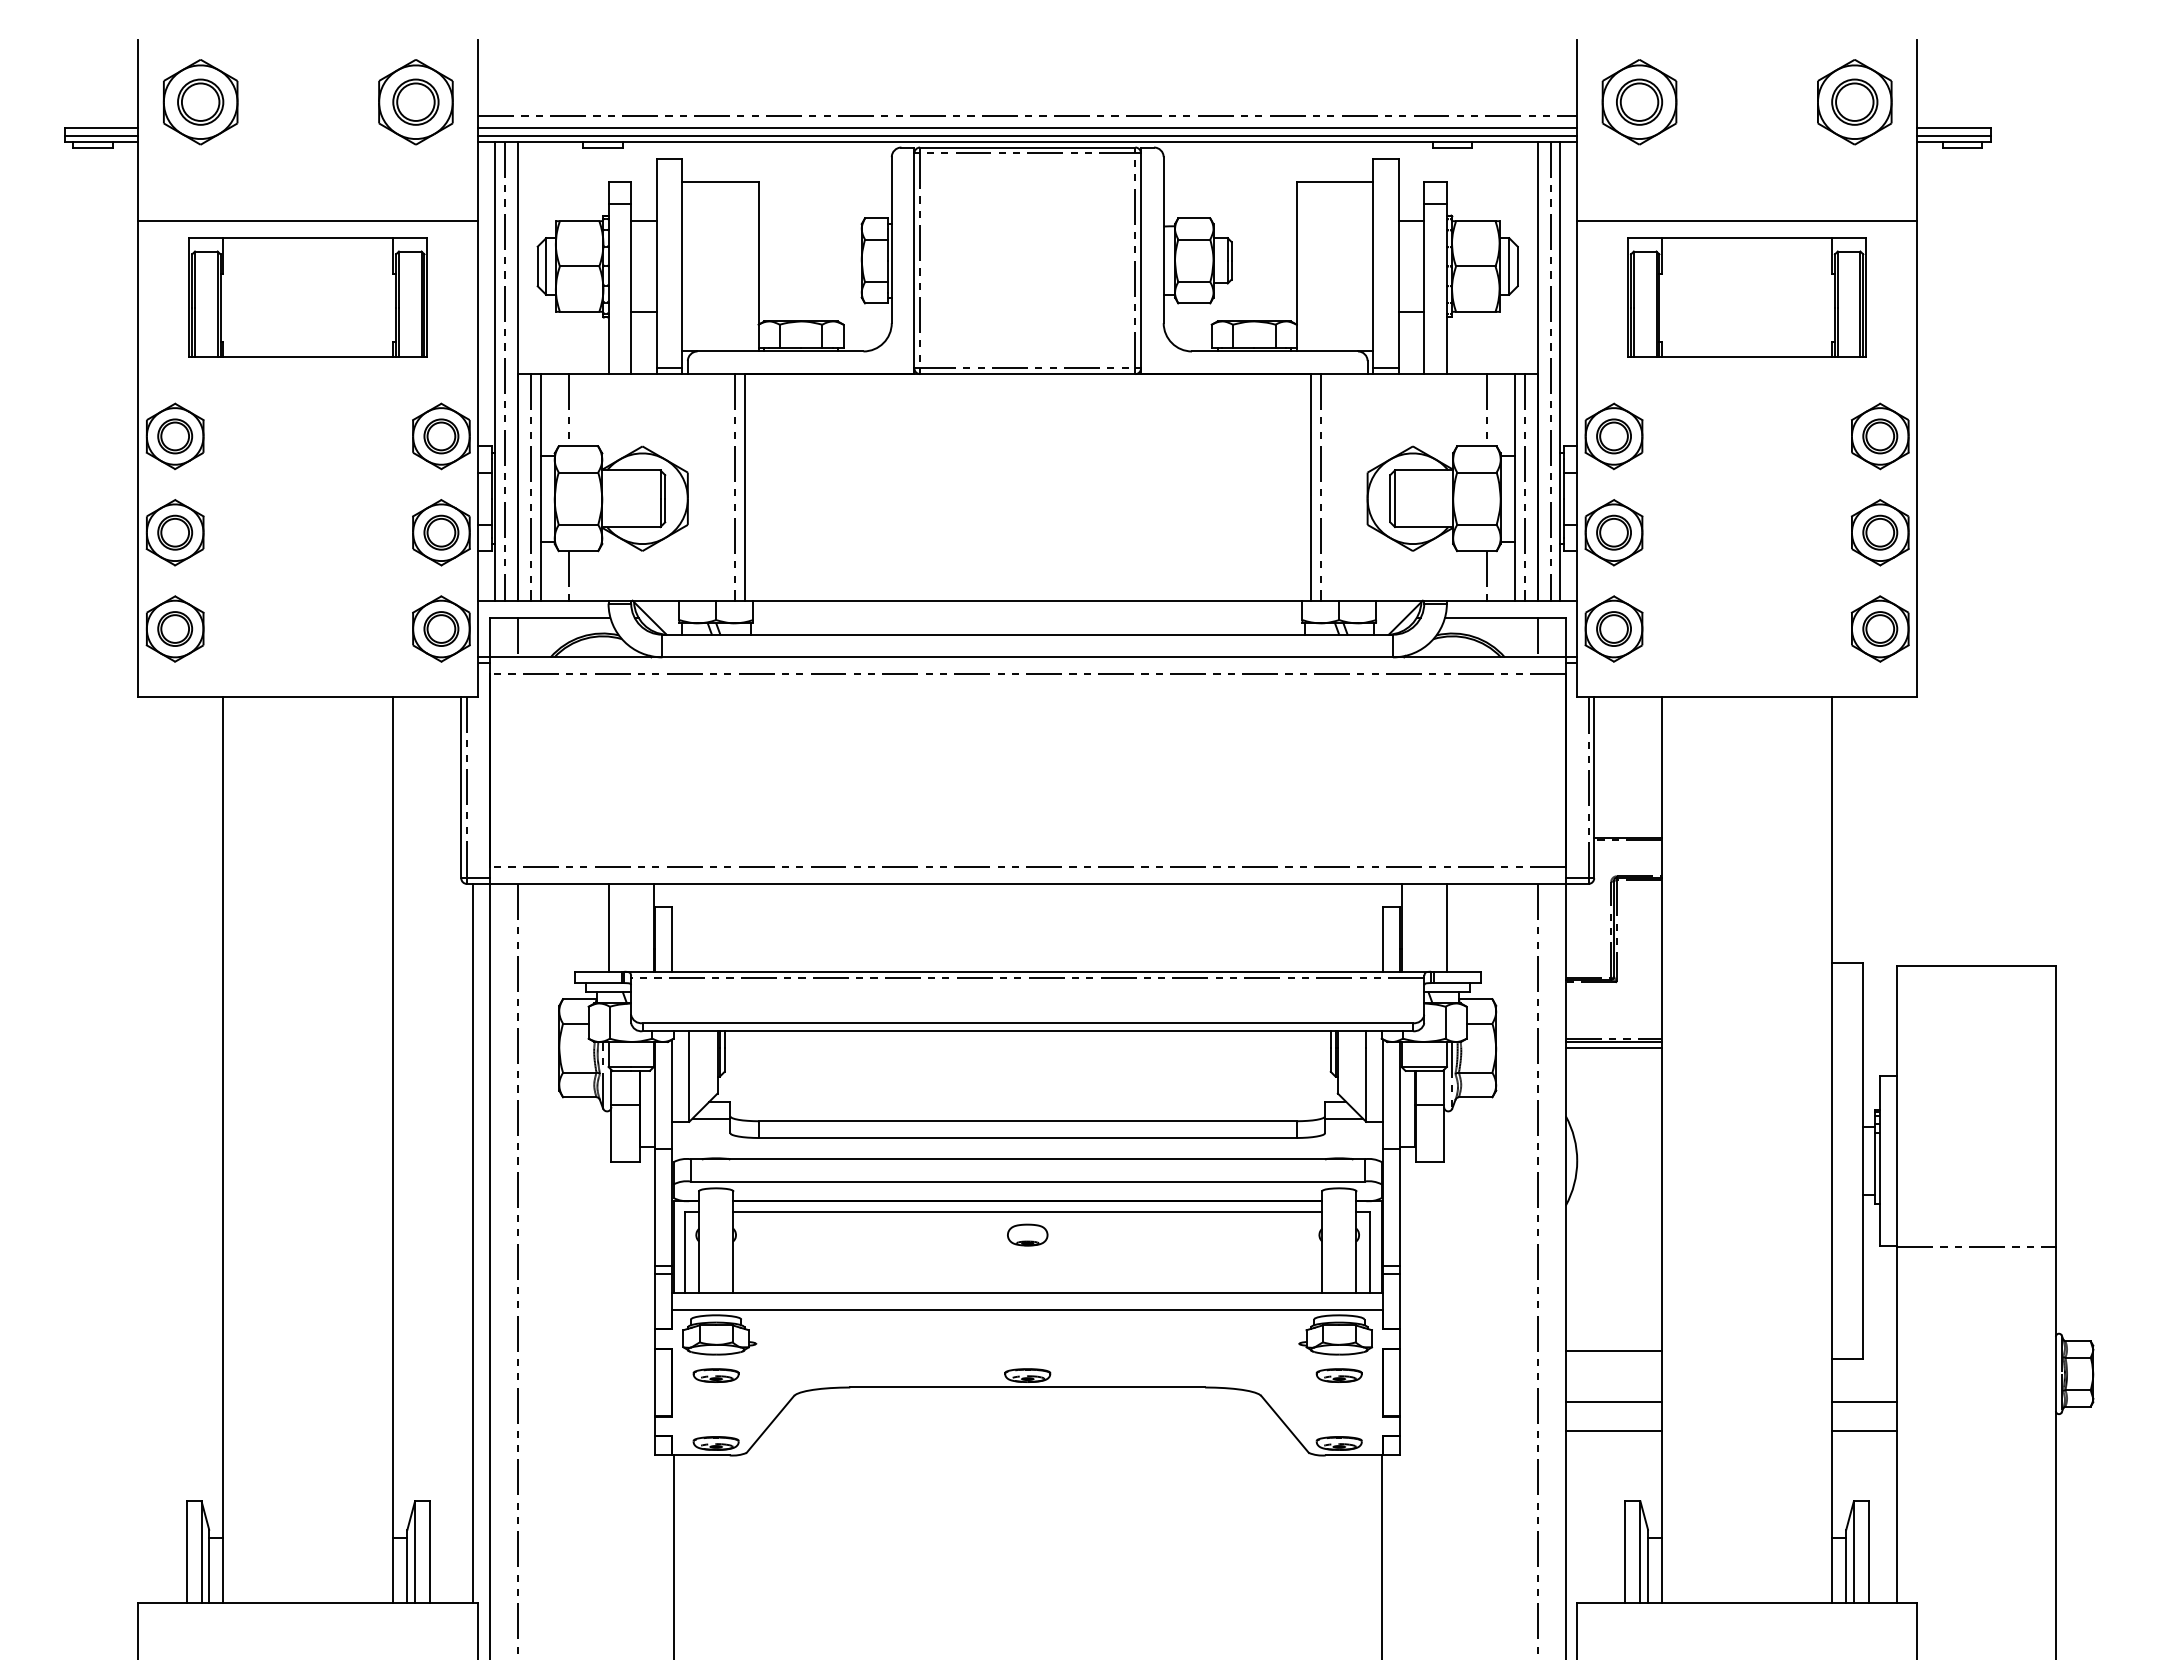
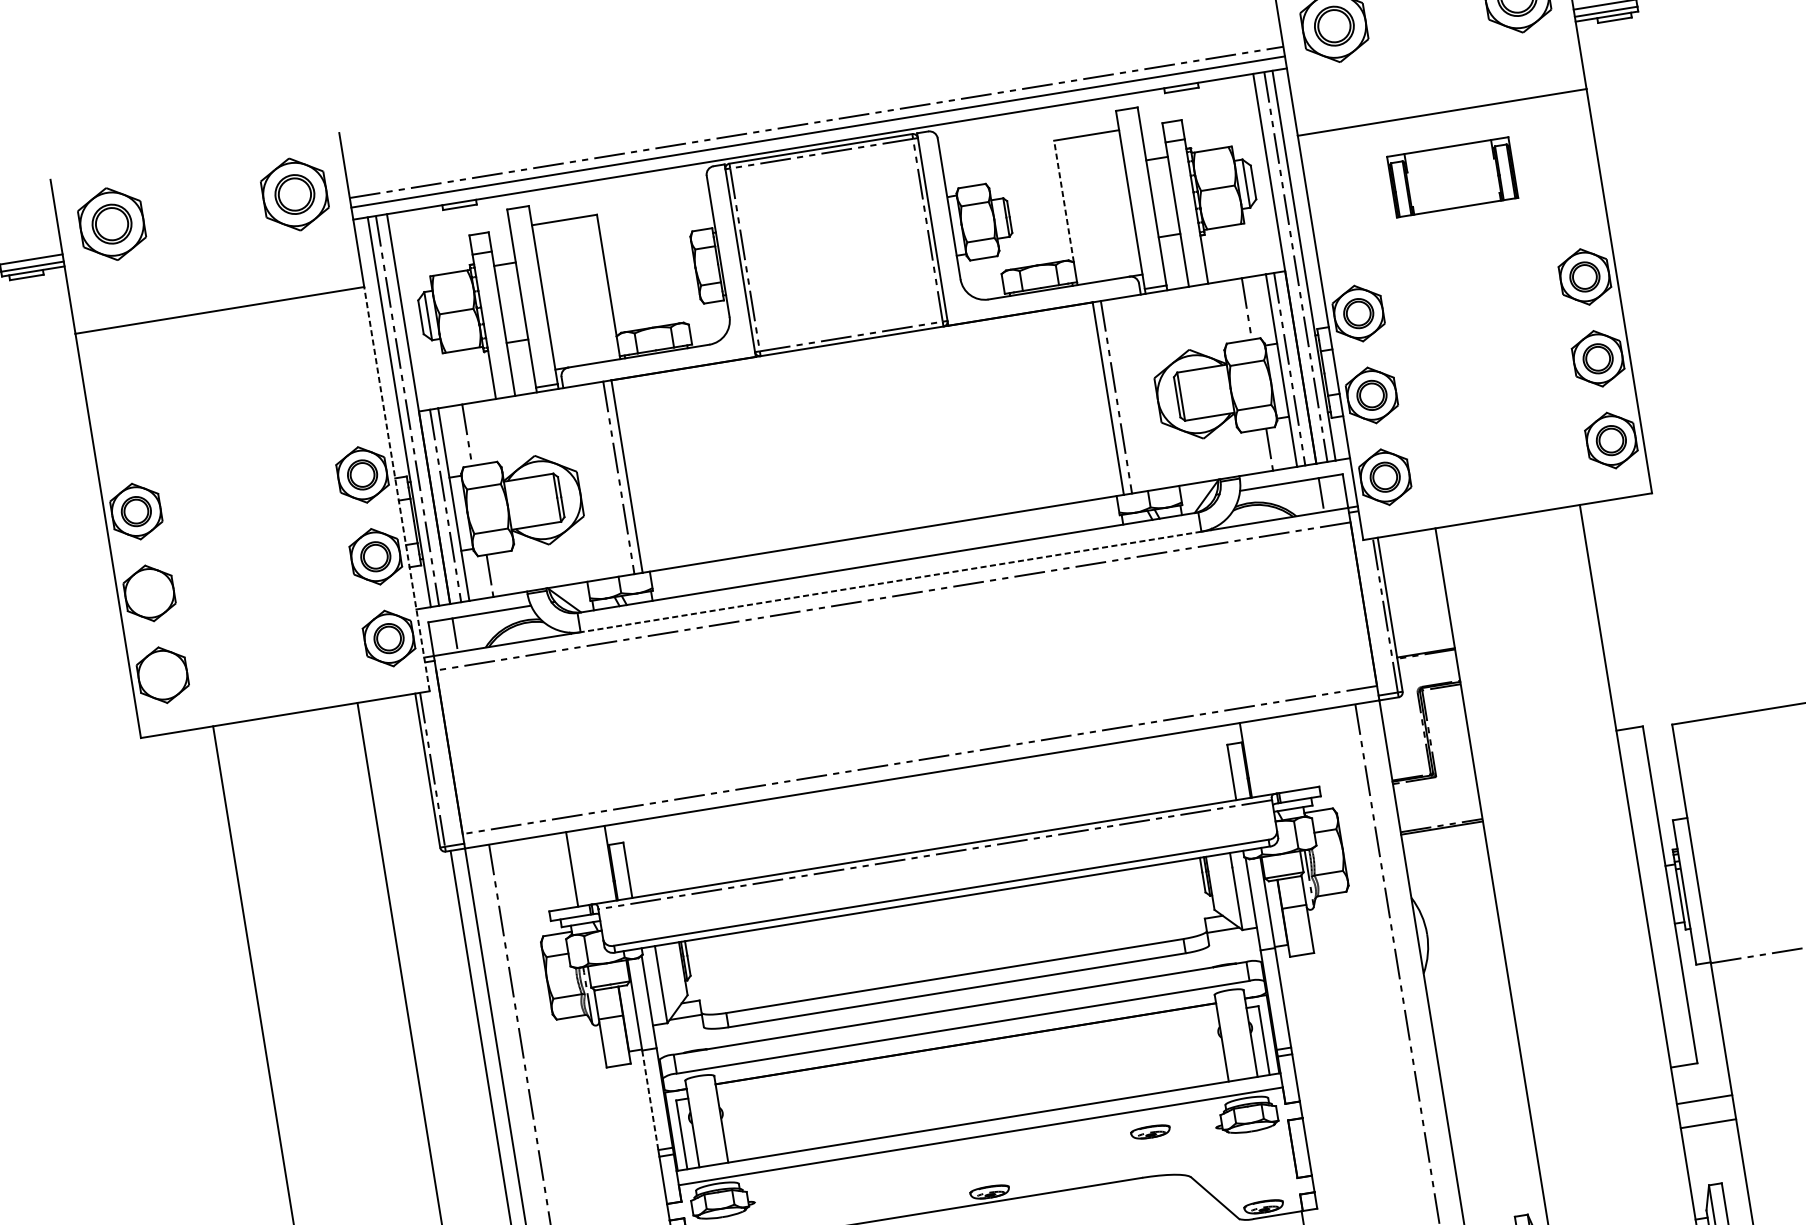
line: (1027, 136) -> (819, 139), removed
line: (1296, 253) -> (1063, 201), solid -> dashed
part: (307, 297) -> (229, 375), removed
part: (1746, 297) -> (1452, 177), size x0.6
line: (478, 459) -> (397, 489), solid -> dashed
part: (175, 532) -> (149, 593), removed
part: (175, 628) -> (163, 674), removed
line: (1027, 657) -> (890, 582), solid -> dashed
line: (1446, 927) -> (1283, 753), removed
line: (1613, 1047) -> (1442, 832), removed
line: (655, 1207) -> (650, 1100), solid -> dashed
line: (1027, 1212) -> (967, 1053), removed
part: (1027, 1234) -> (970, 1072), removed
line: (1613, 1350) -> (1484, 1090), removed
part: (1338, 1375) -> (1149, 1132), moved
line: (1613, 1402) -> (1491, 1134), removed
line: (1613, 1430) -> (1495, 1158), removed

